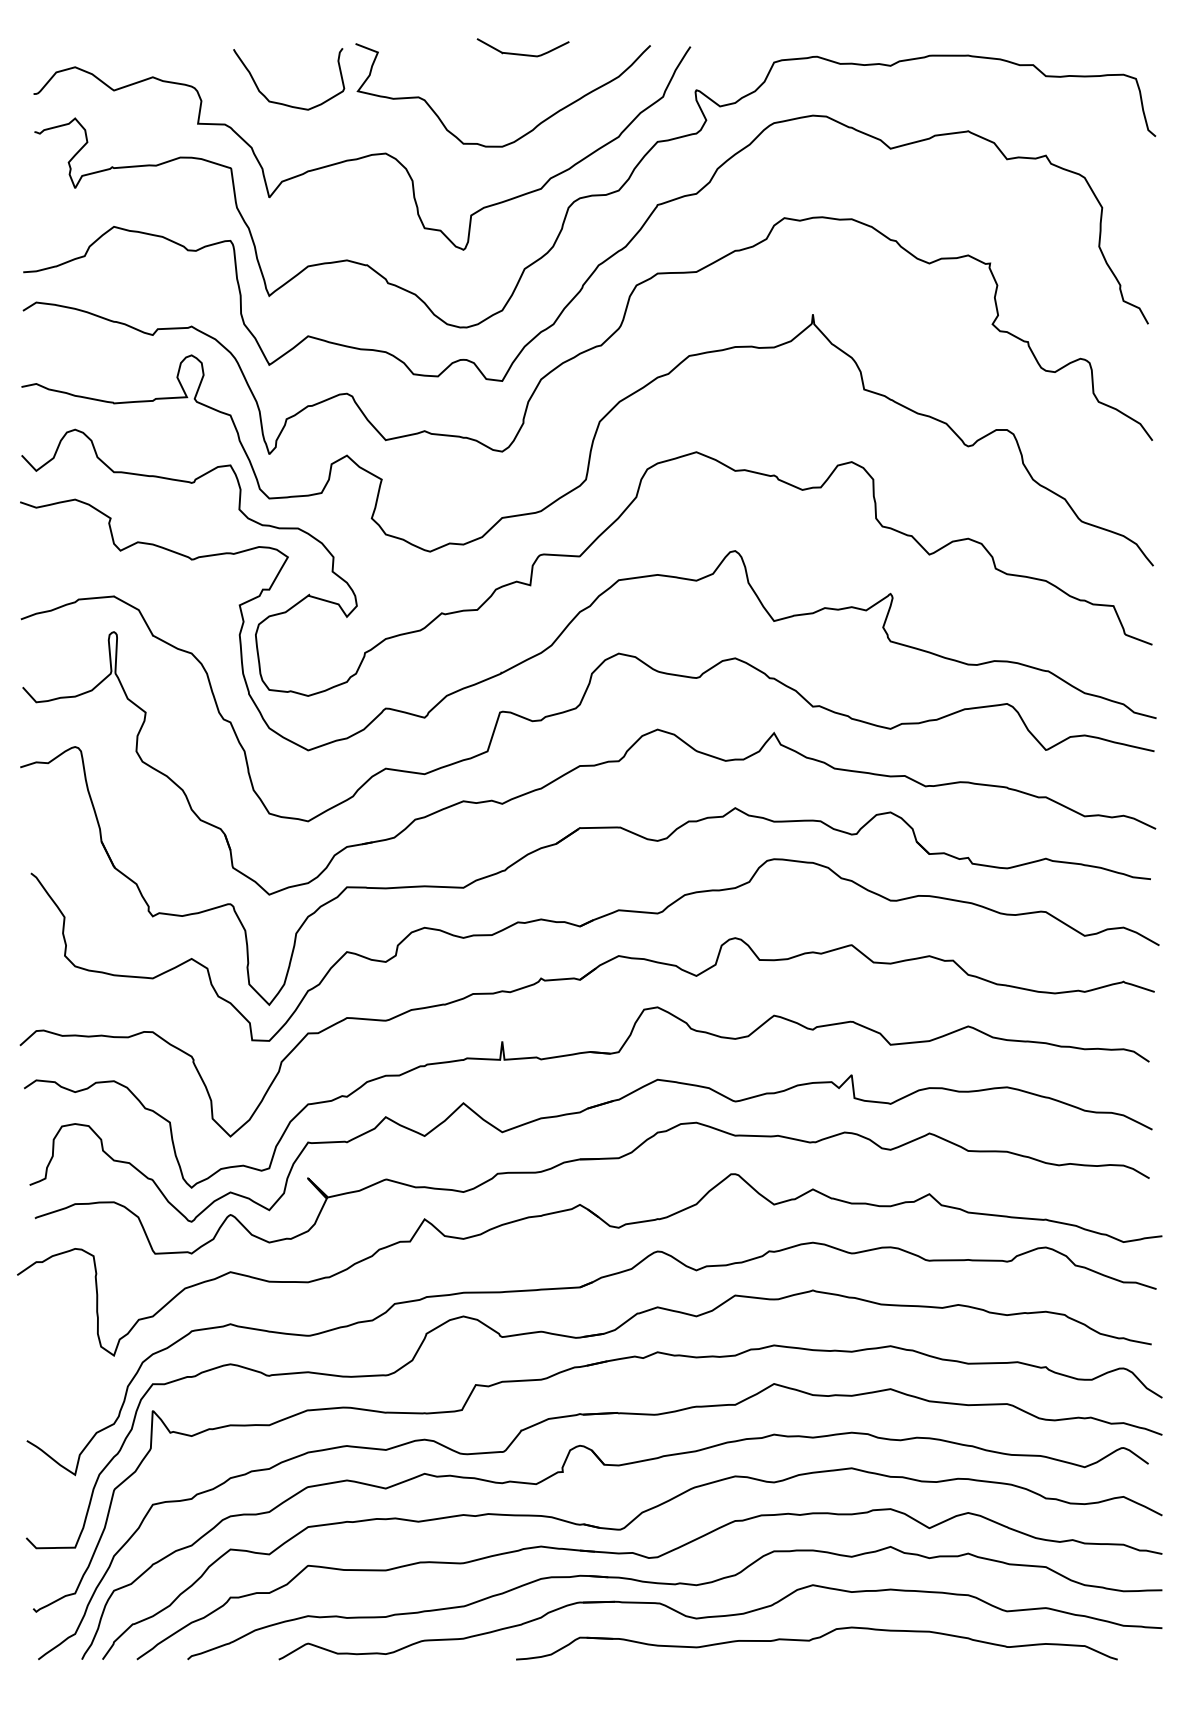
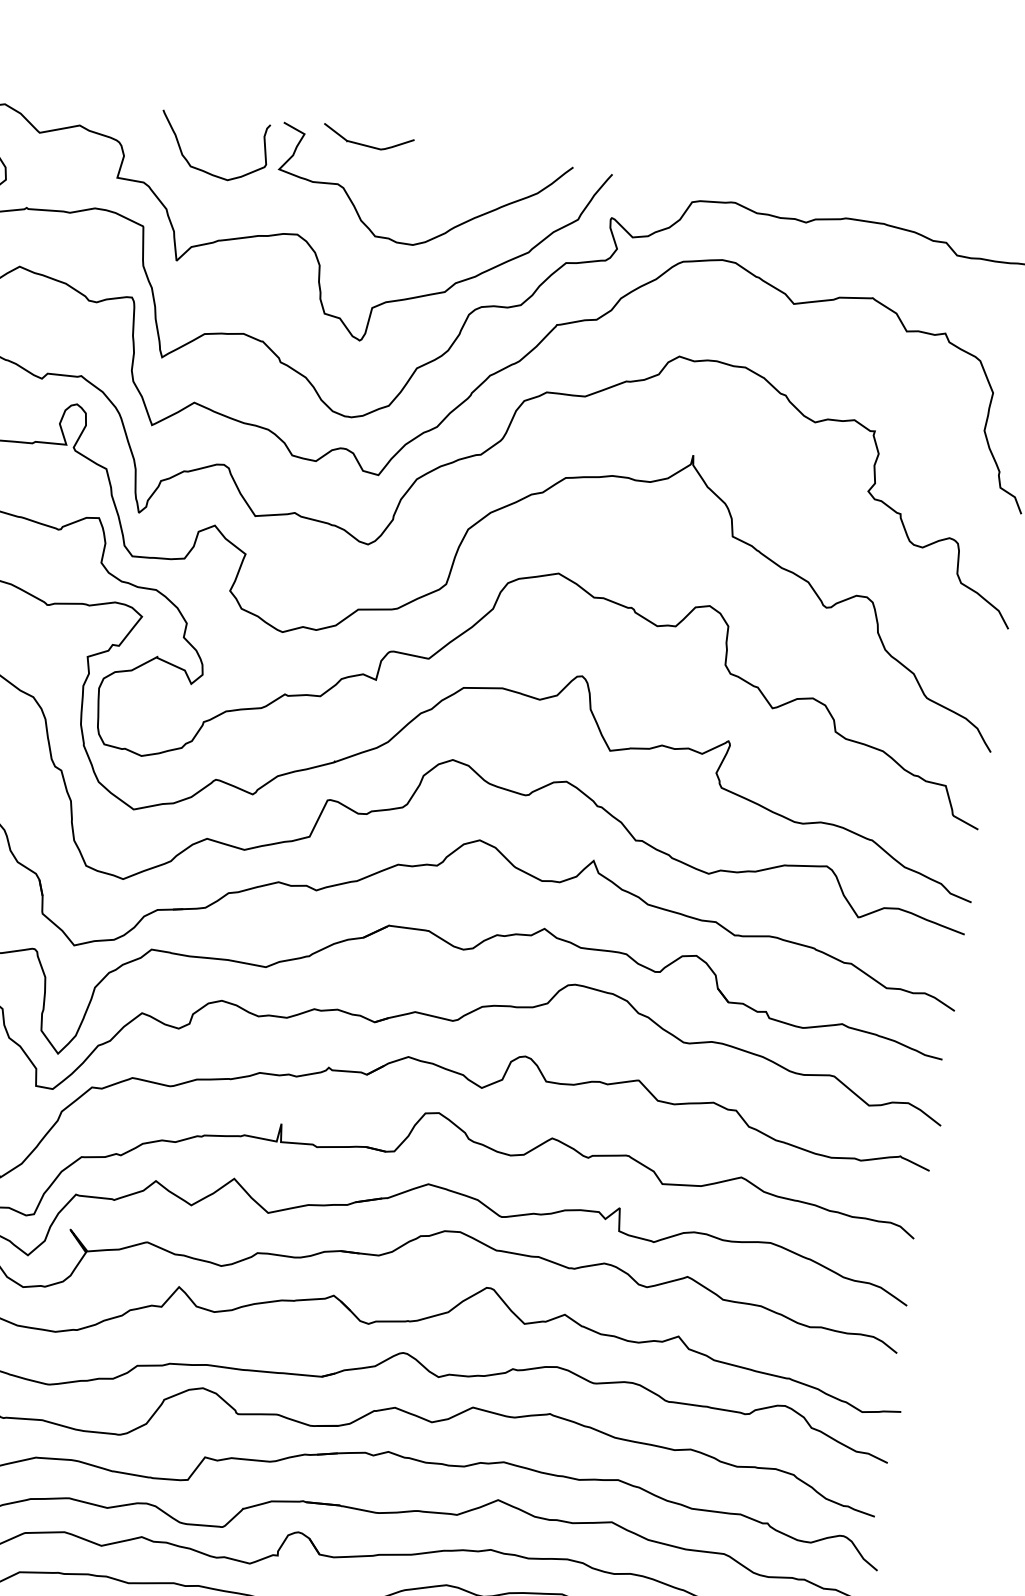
curve: (521, 53) -> (365, 144), moved

